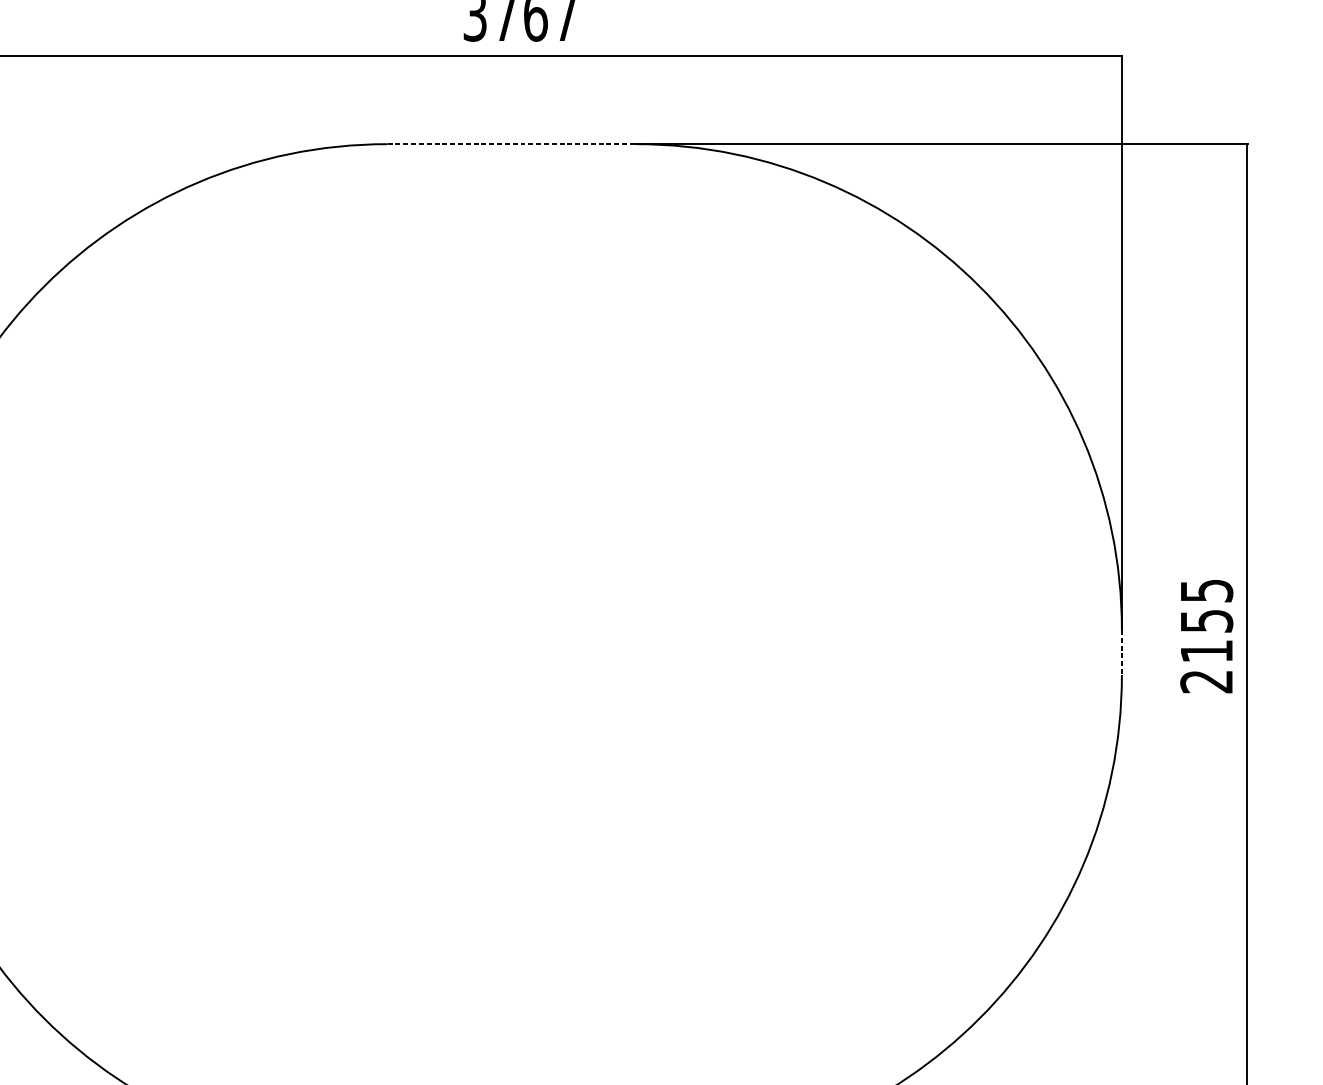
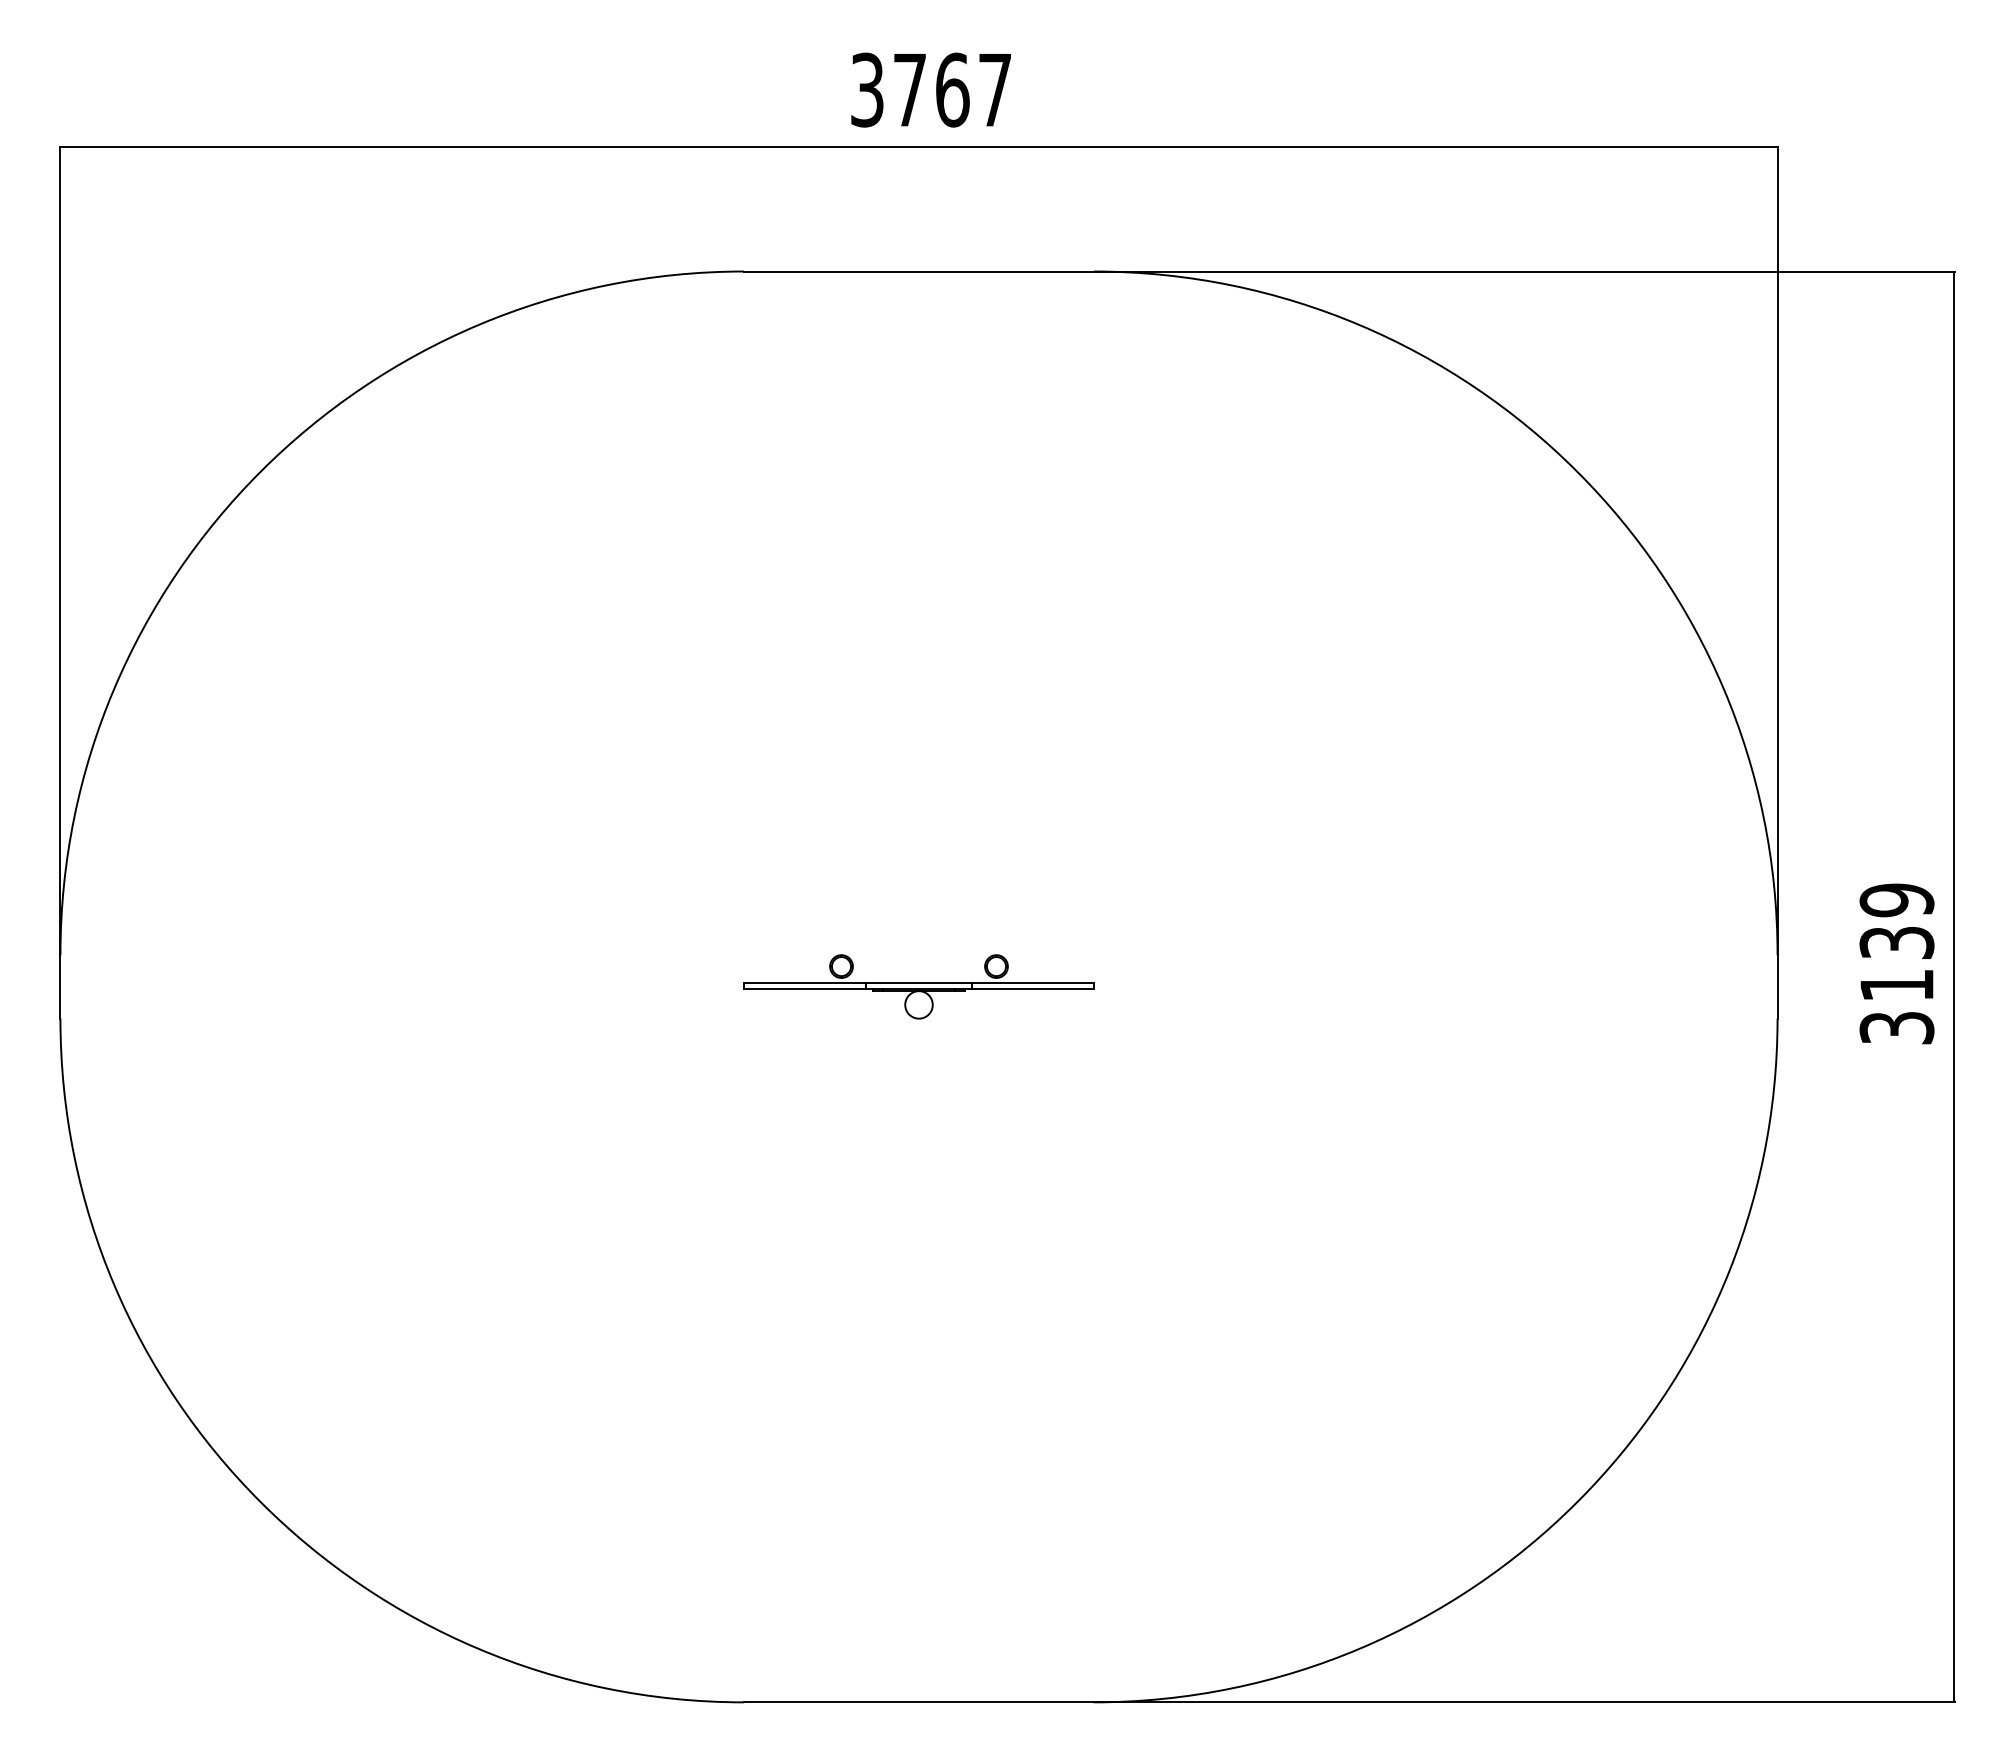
line: (512, 144) -> (919, 271), dashed -> solid
text: (1206, 635) -> (1896, 963), 2155 -> 3139
part: (511, 652) -> (918, 986), added
line: (1121, 652) -> (1777, 986), dashed -> solid

